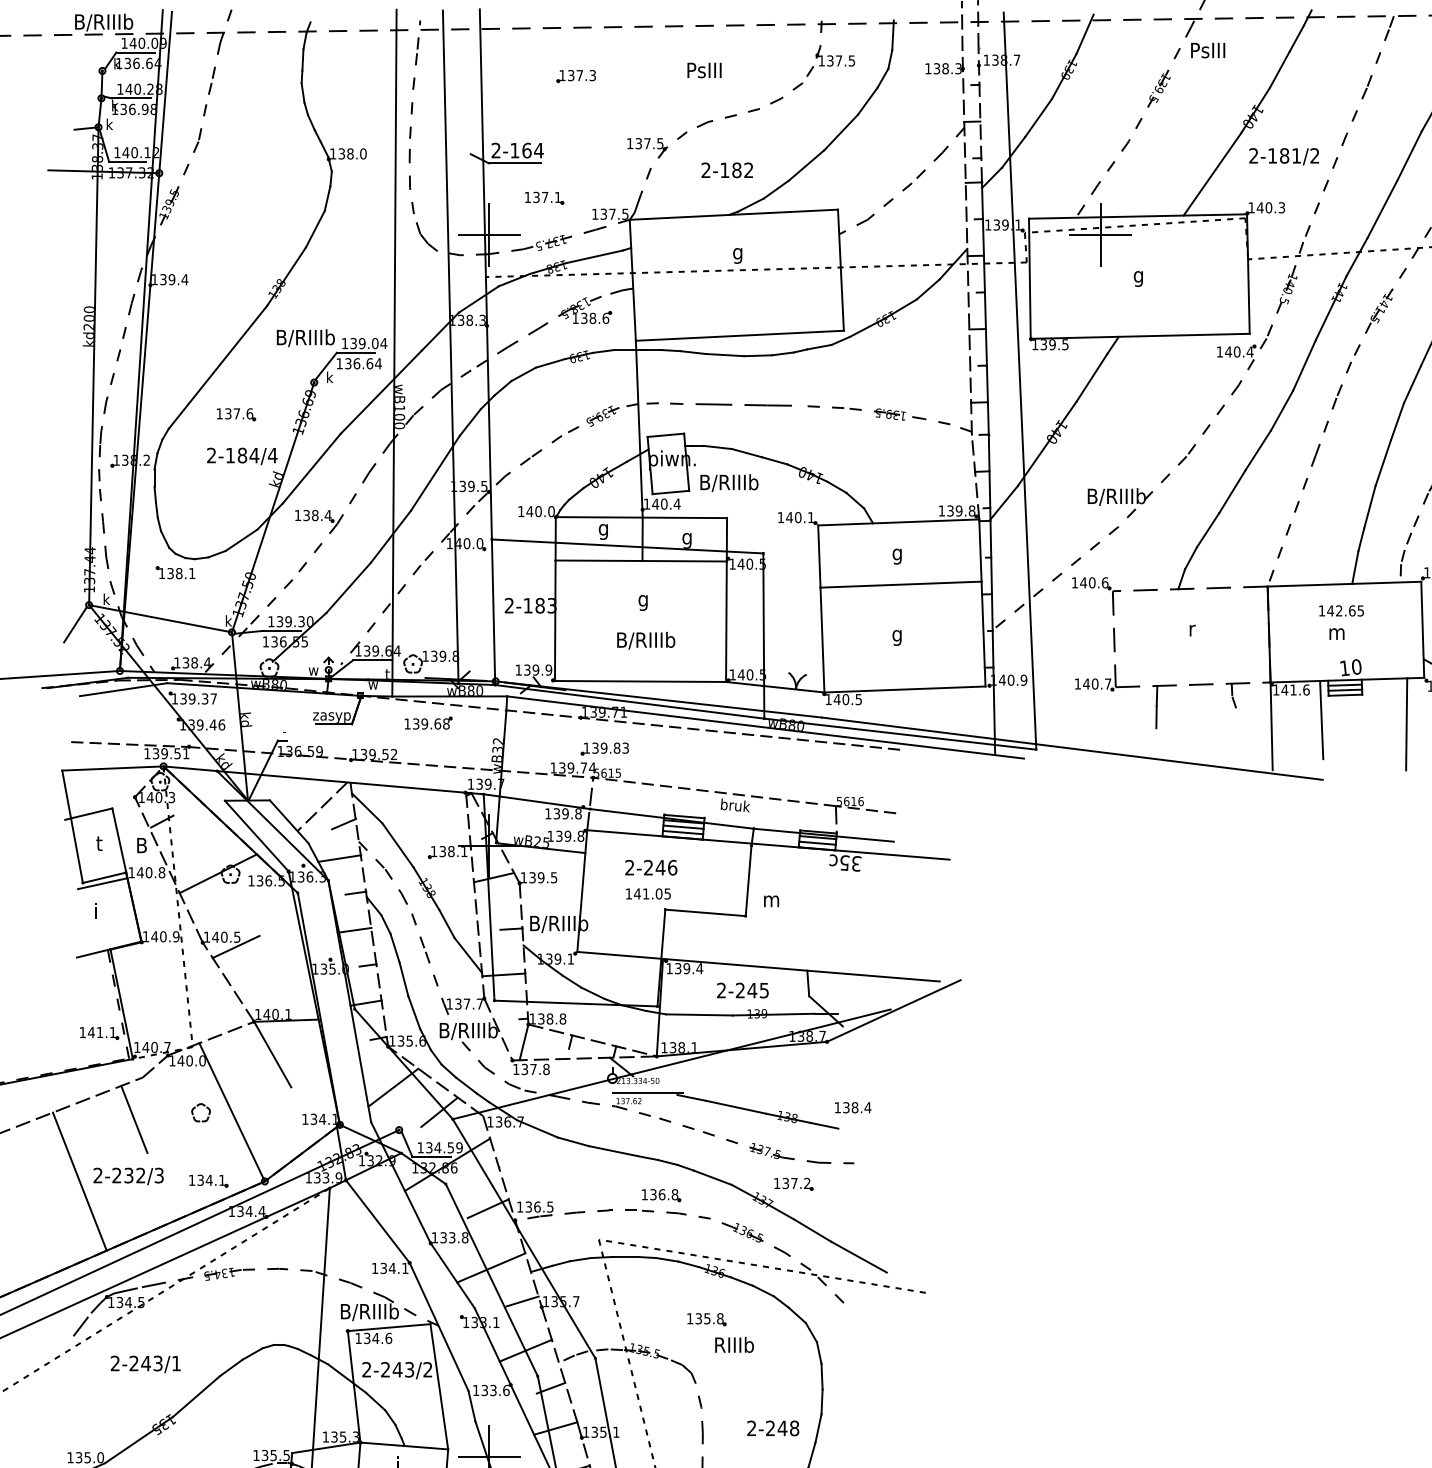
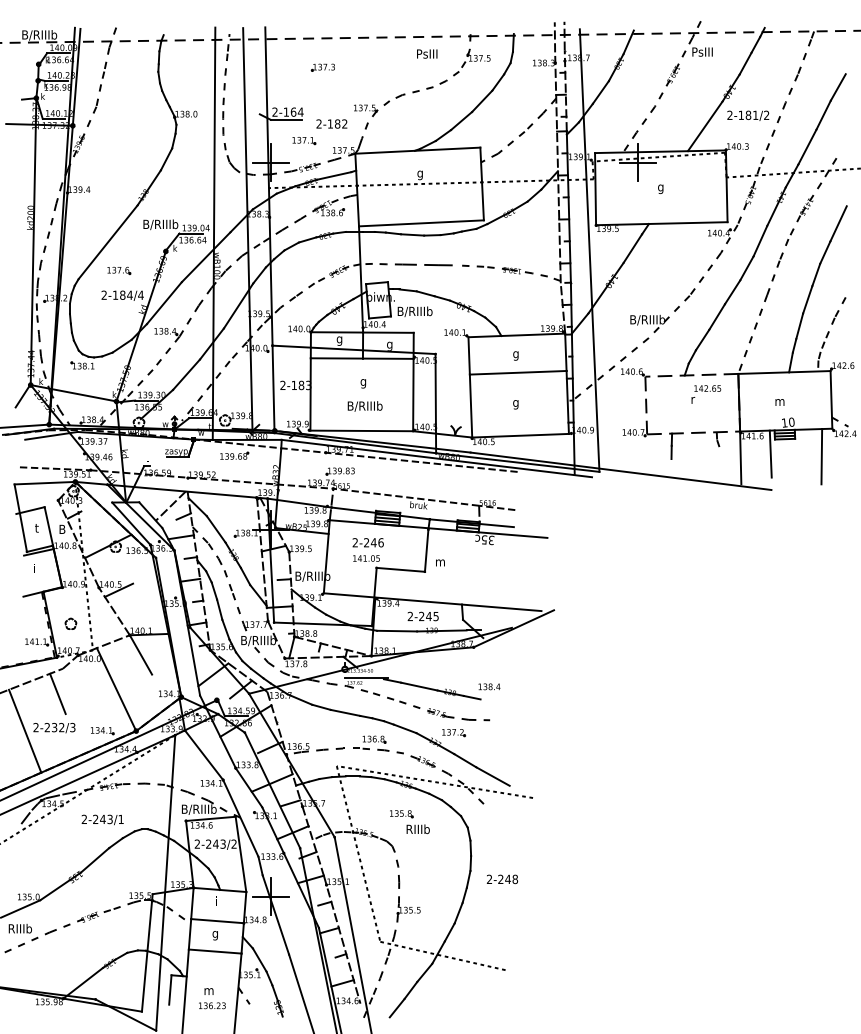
text: (704, 69) -> (427, 53), moved
text: (726, 169) -> (331, 123), moved
text: (1341, 610) -> (707, 388), moved
part: (200, 1112) -> (70, 623), moved
text: (145, 1363) -> (102, 819), moved
text: (771, 1428) -> (501, 879), moved

